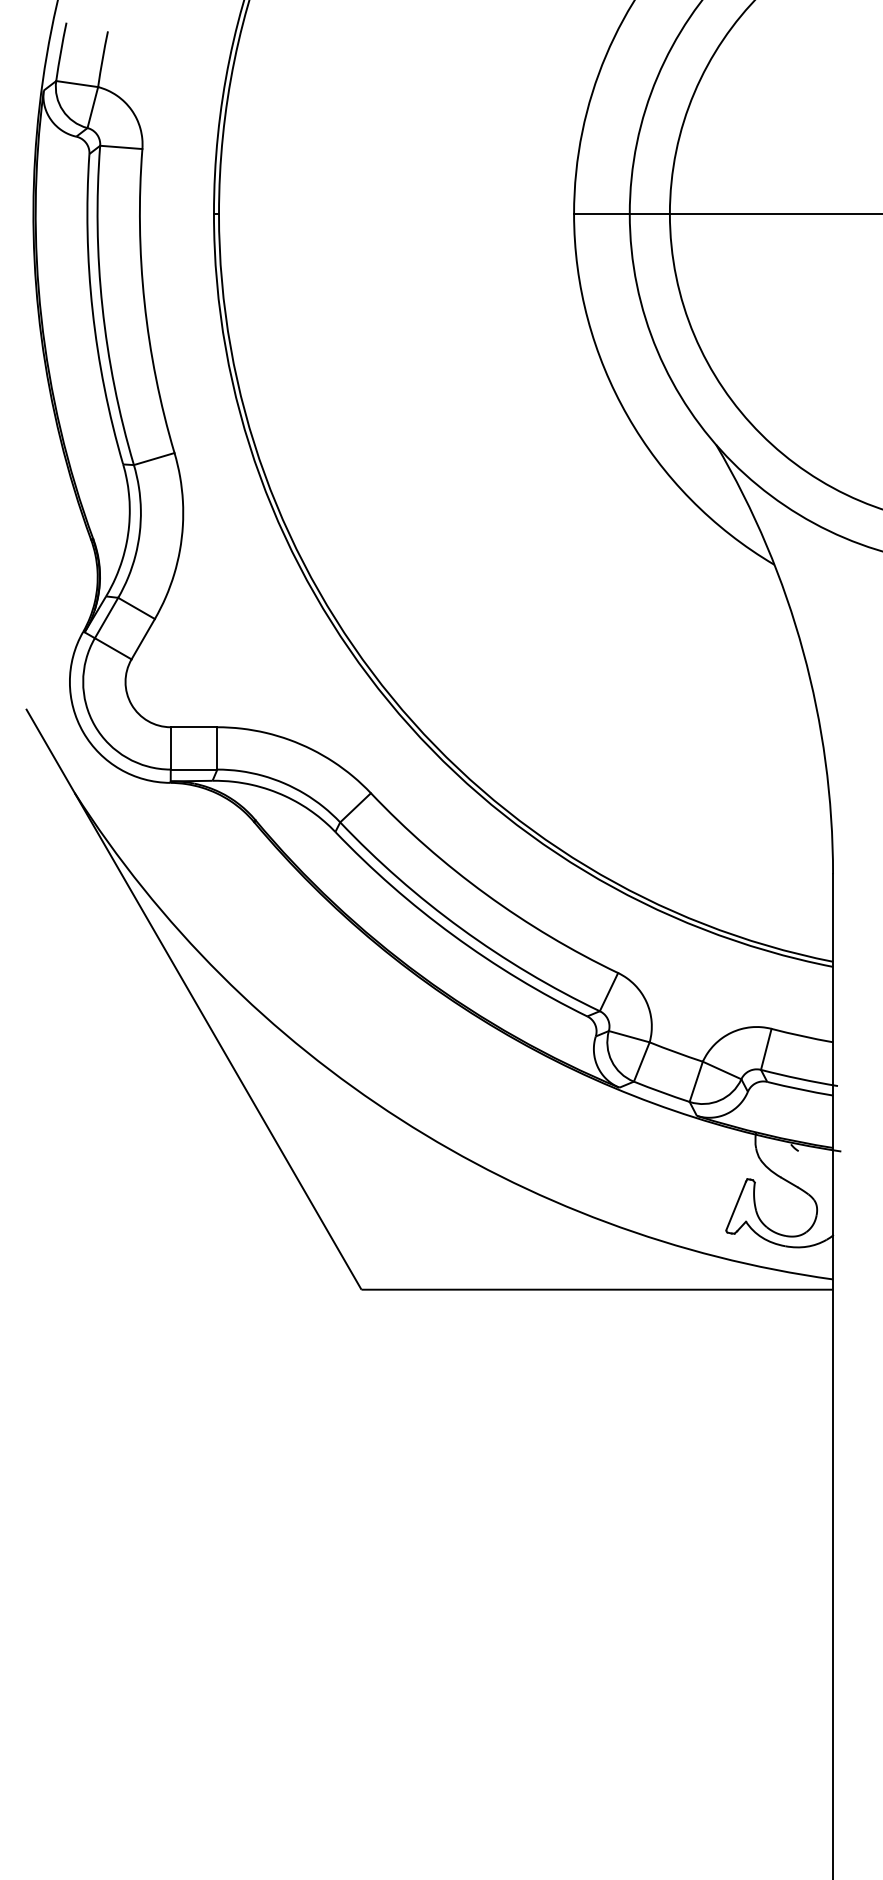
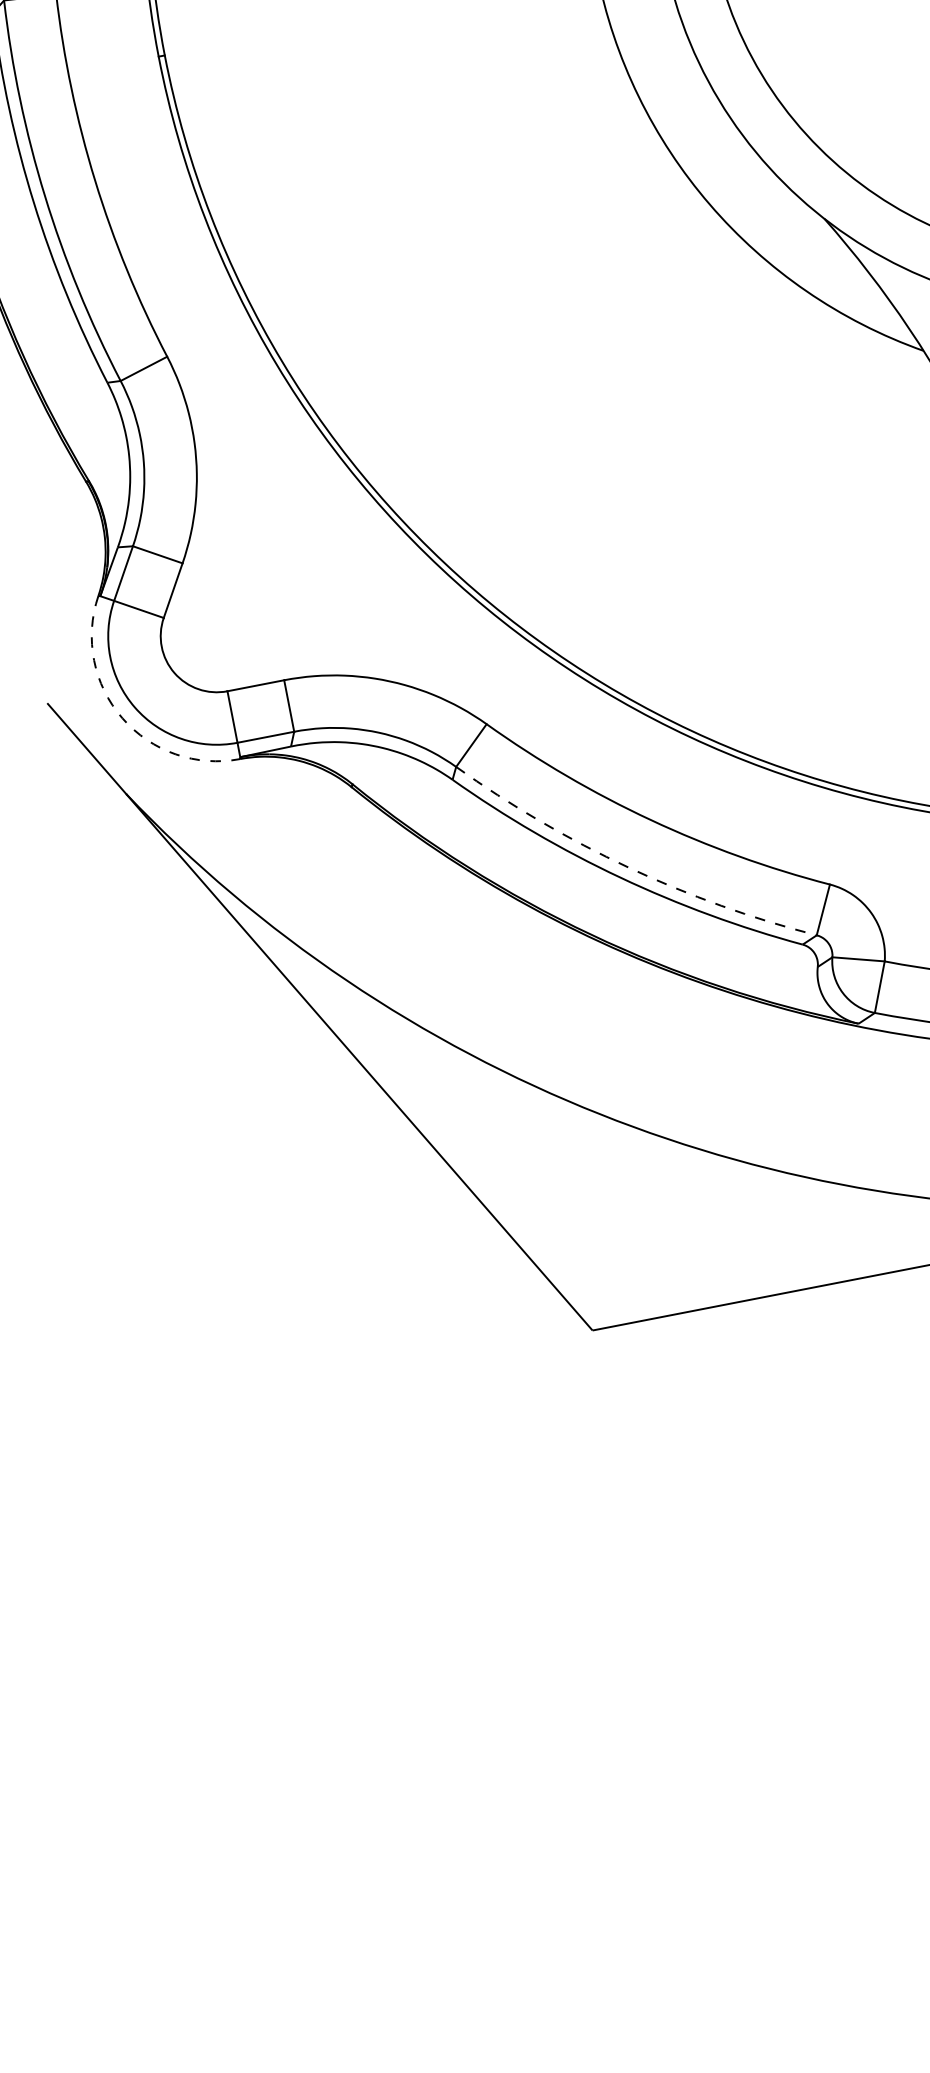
arc: (83, 732) -> (122, 718), solid -> dashed
arc: (461, 928) -> (628, 867), solid -> dashed

